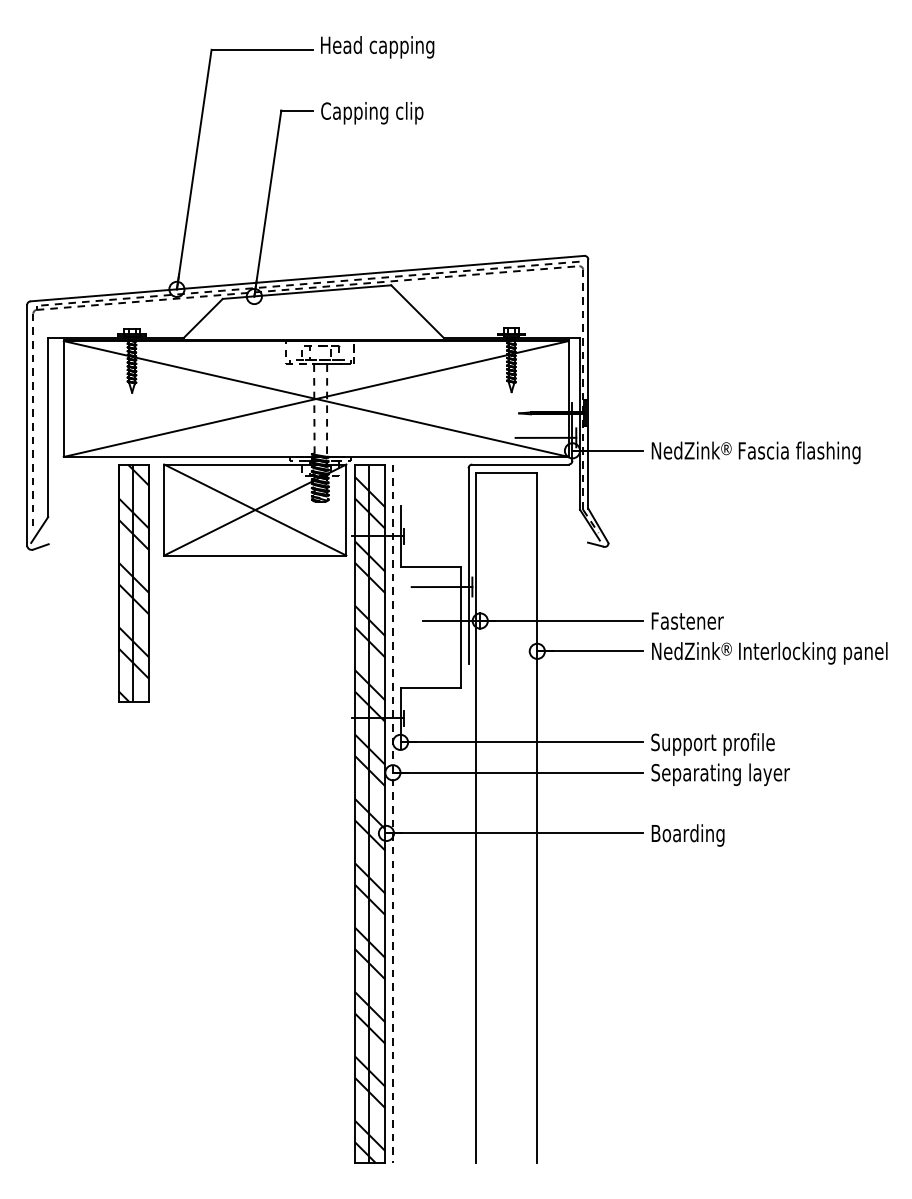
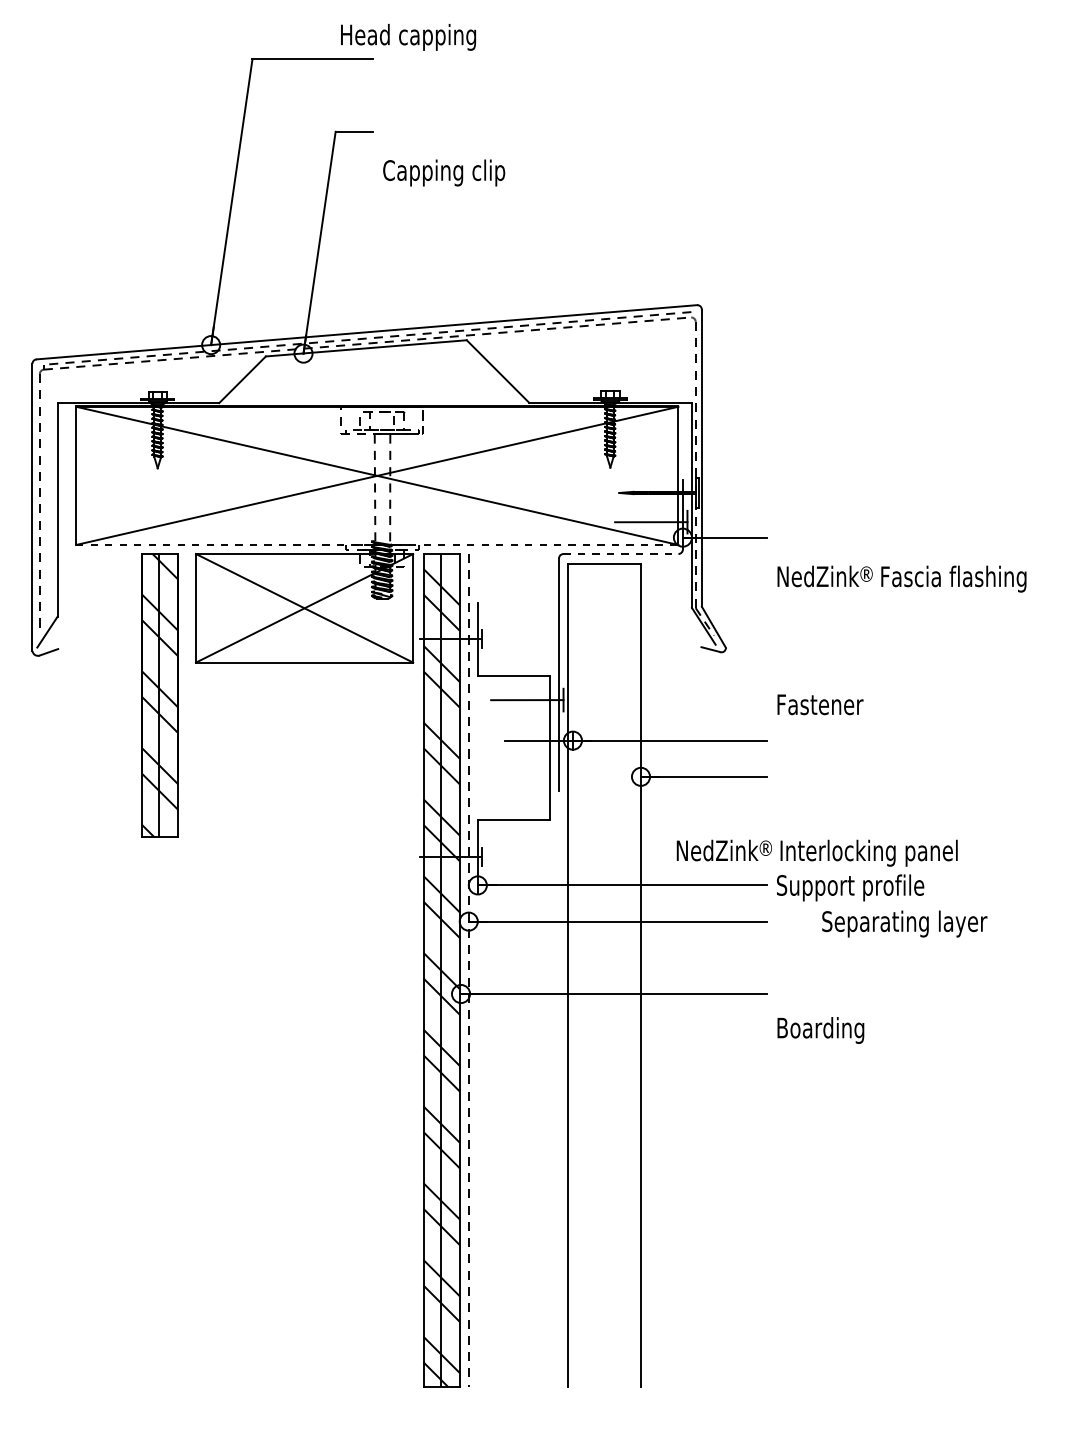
text: (377, 47) -> (408, 37), moved
text: (372, 112) -> (444, 172), moved
text: (755, 452) -> (901, 578), moved
line: (316, 456) -> (377, 544), solid -> dashed
line: (520, 464) -> (620, 554), solid -> dashed
text: (687, 620) -> (820, 704), moved
text: (769, 652) -> (816, 852), moved
text: (720, 774) -> (904, 923), moved
text: (687, 835) -> (820, 1030), moved

